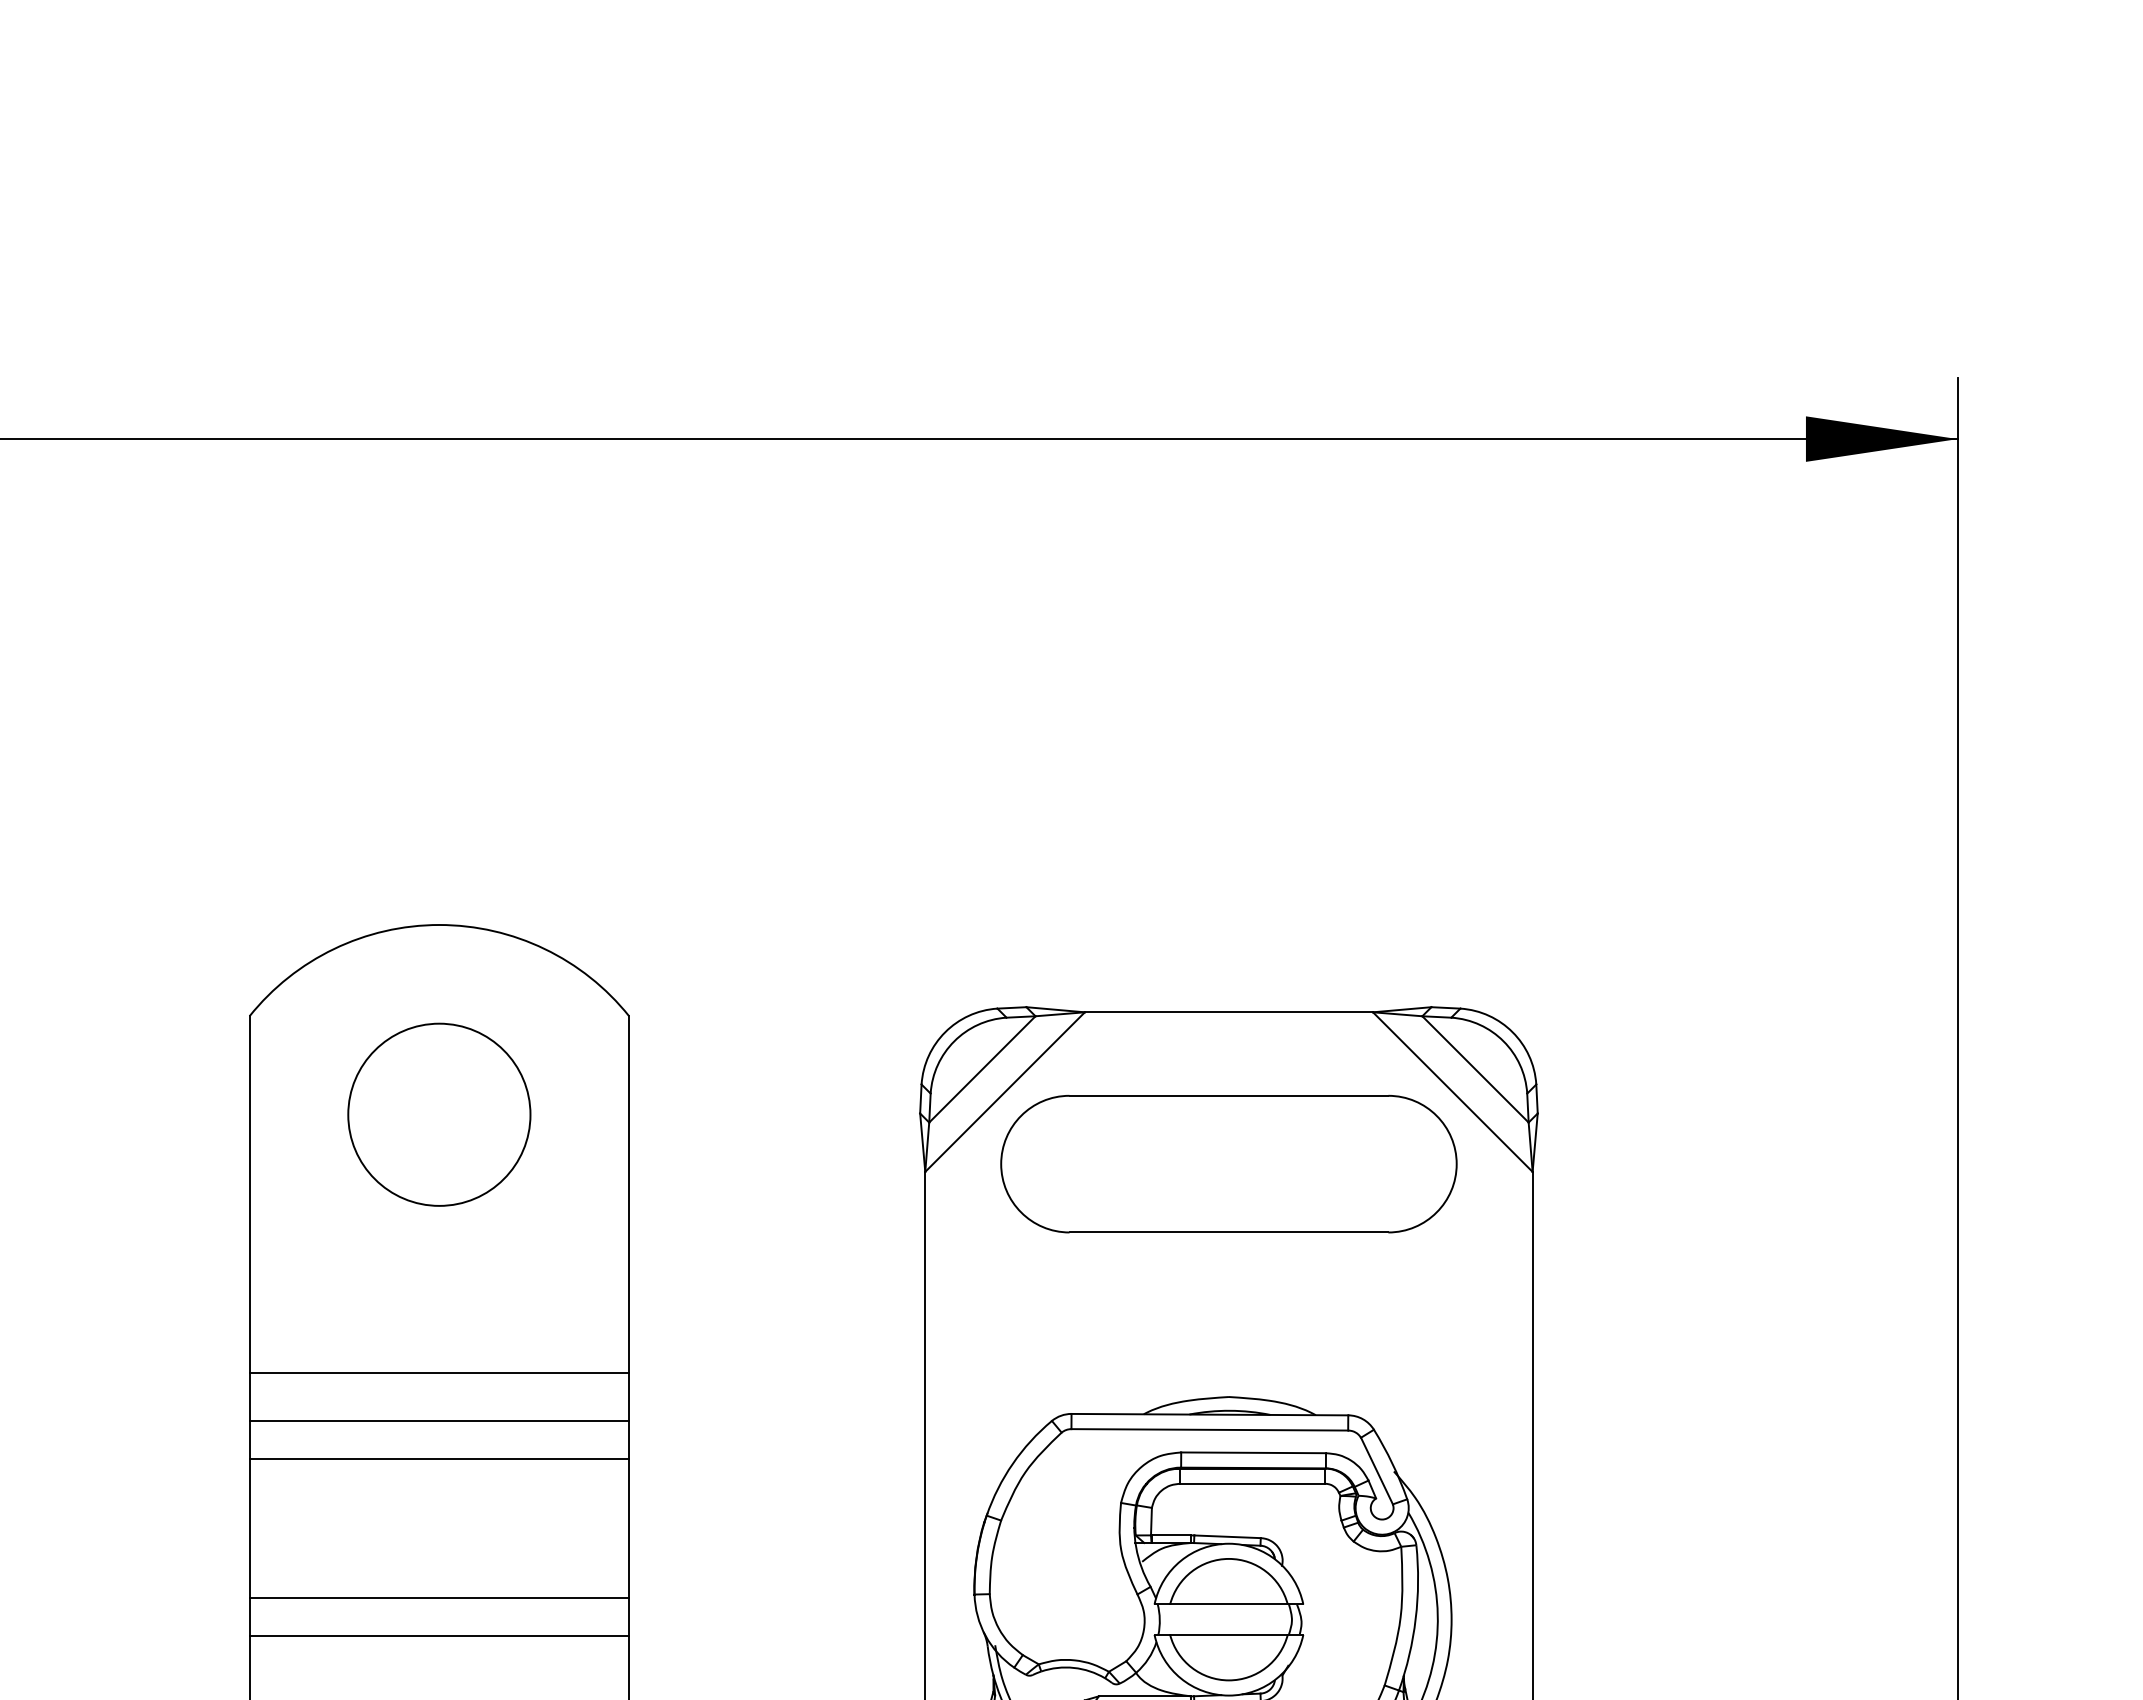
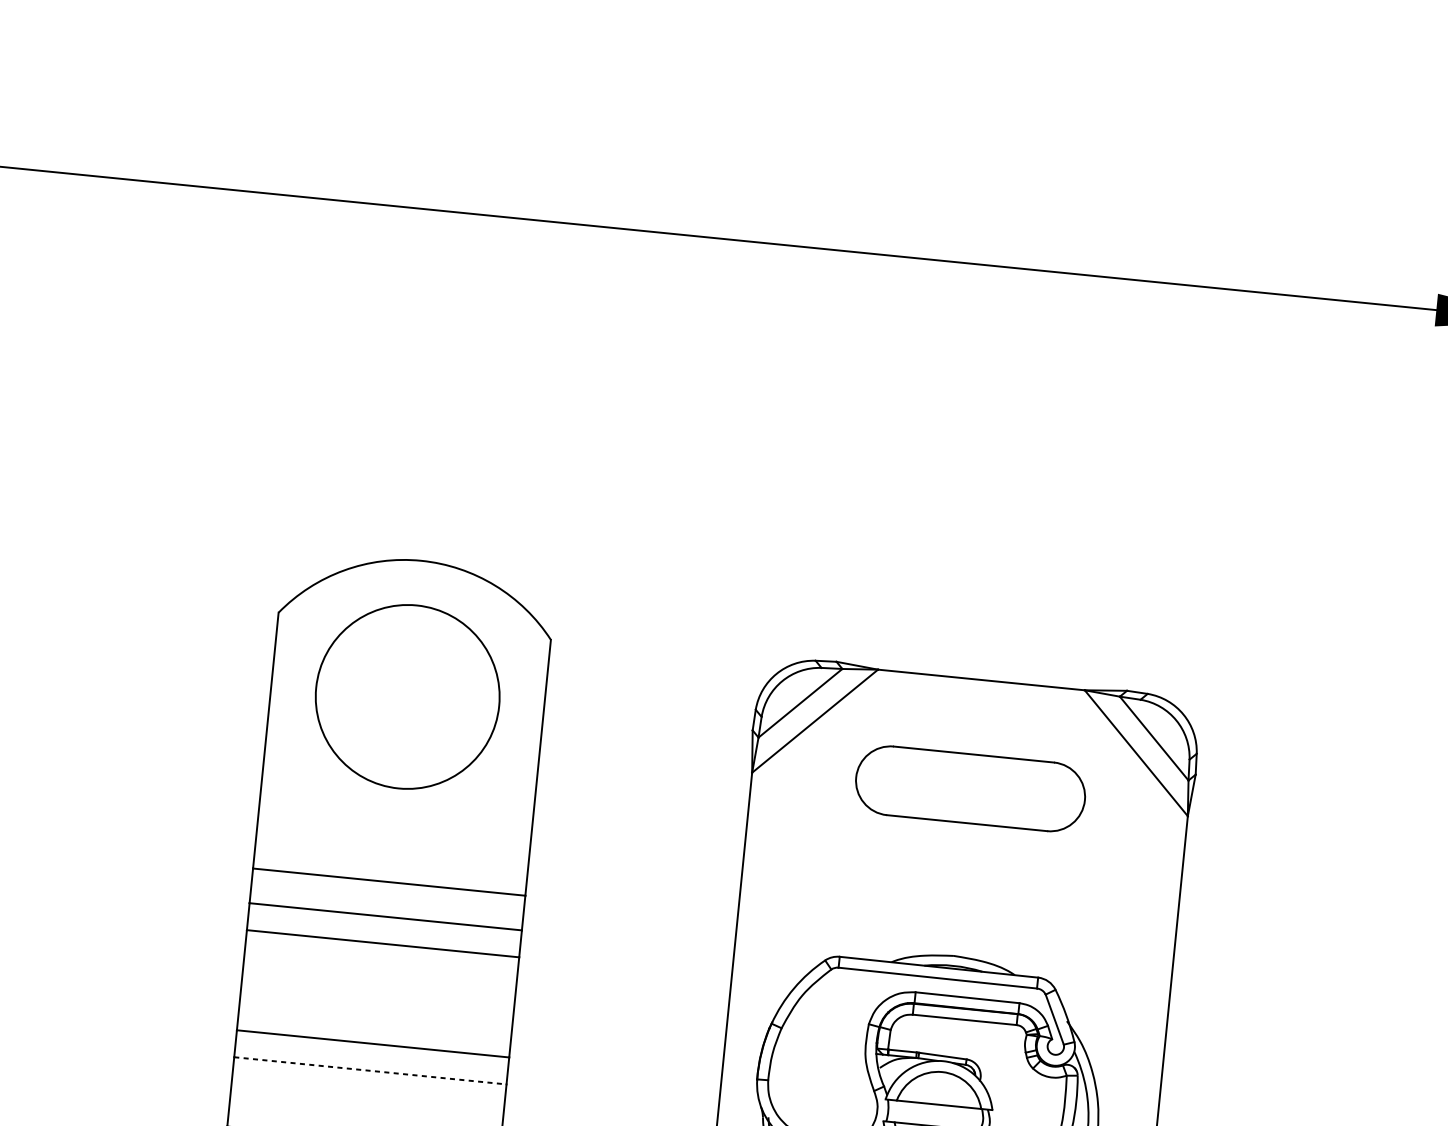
circle: (439, 1114) -> (407, 696), size x1.4
part: (1228, 1163) -> (970, 788), size x0.7
line: (439, 1635) -> (370, 1070), solid -> dashed

